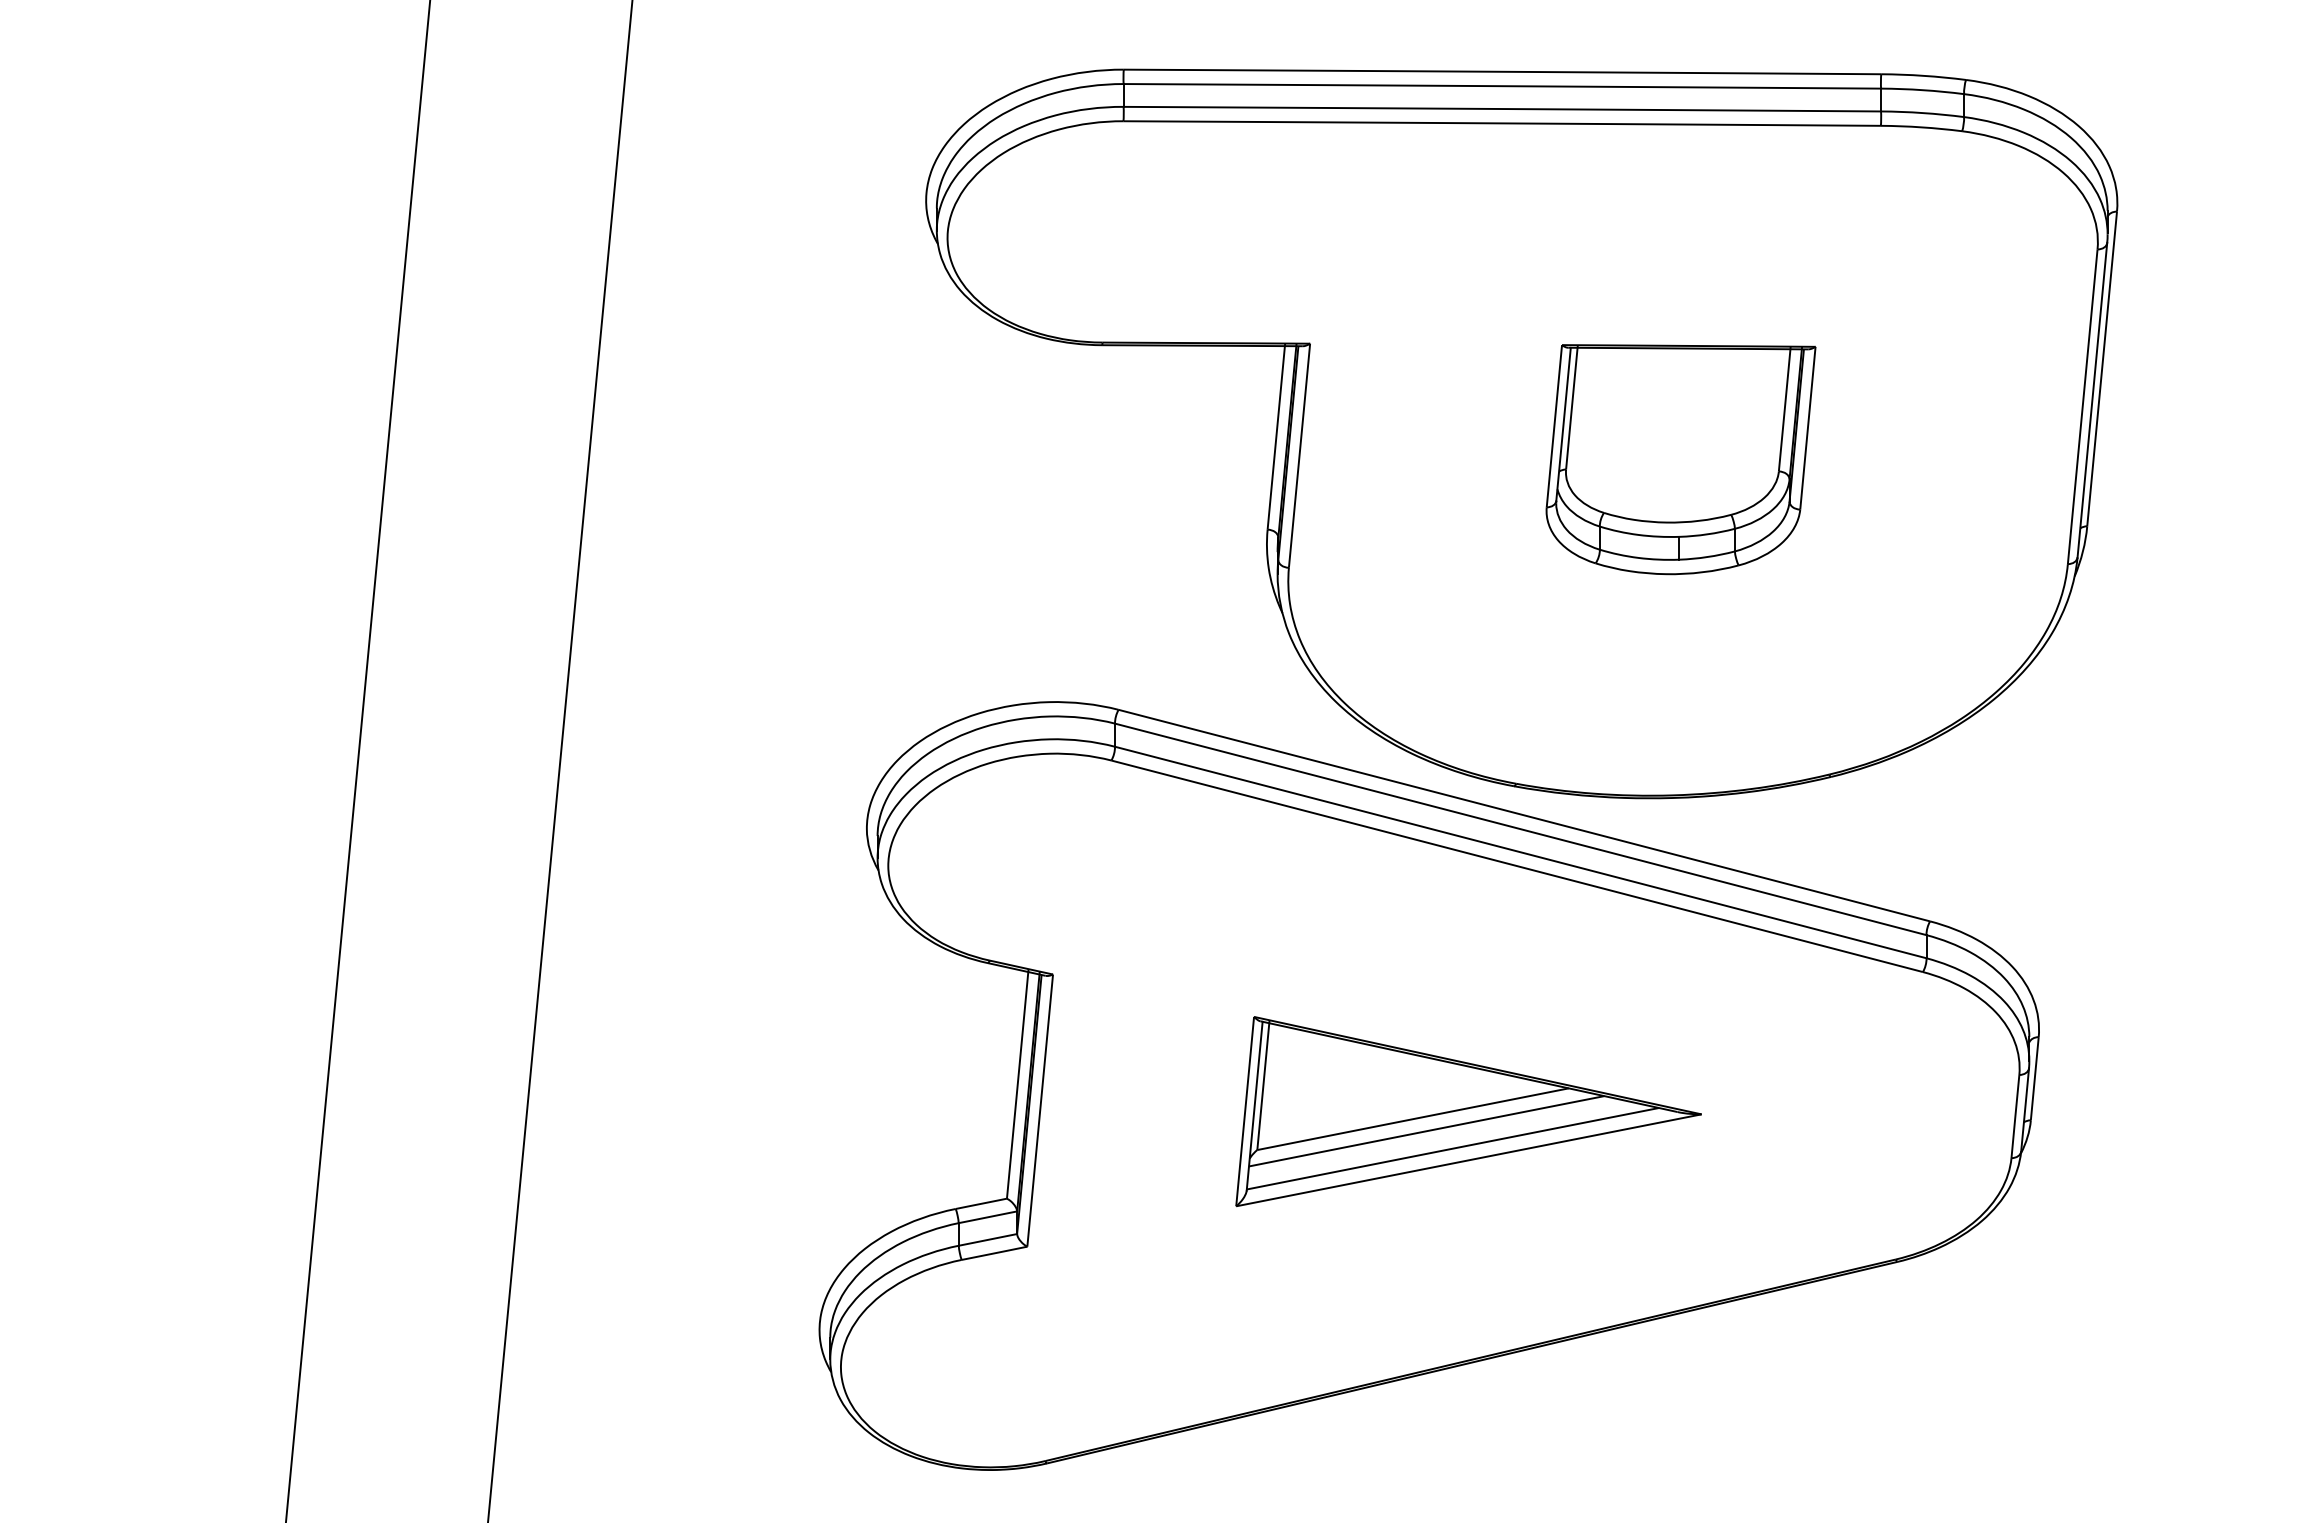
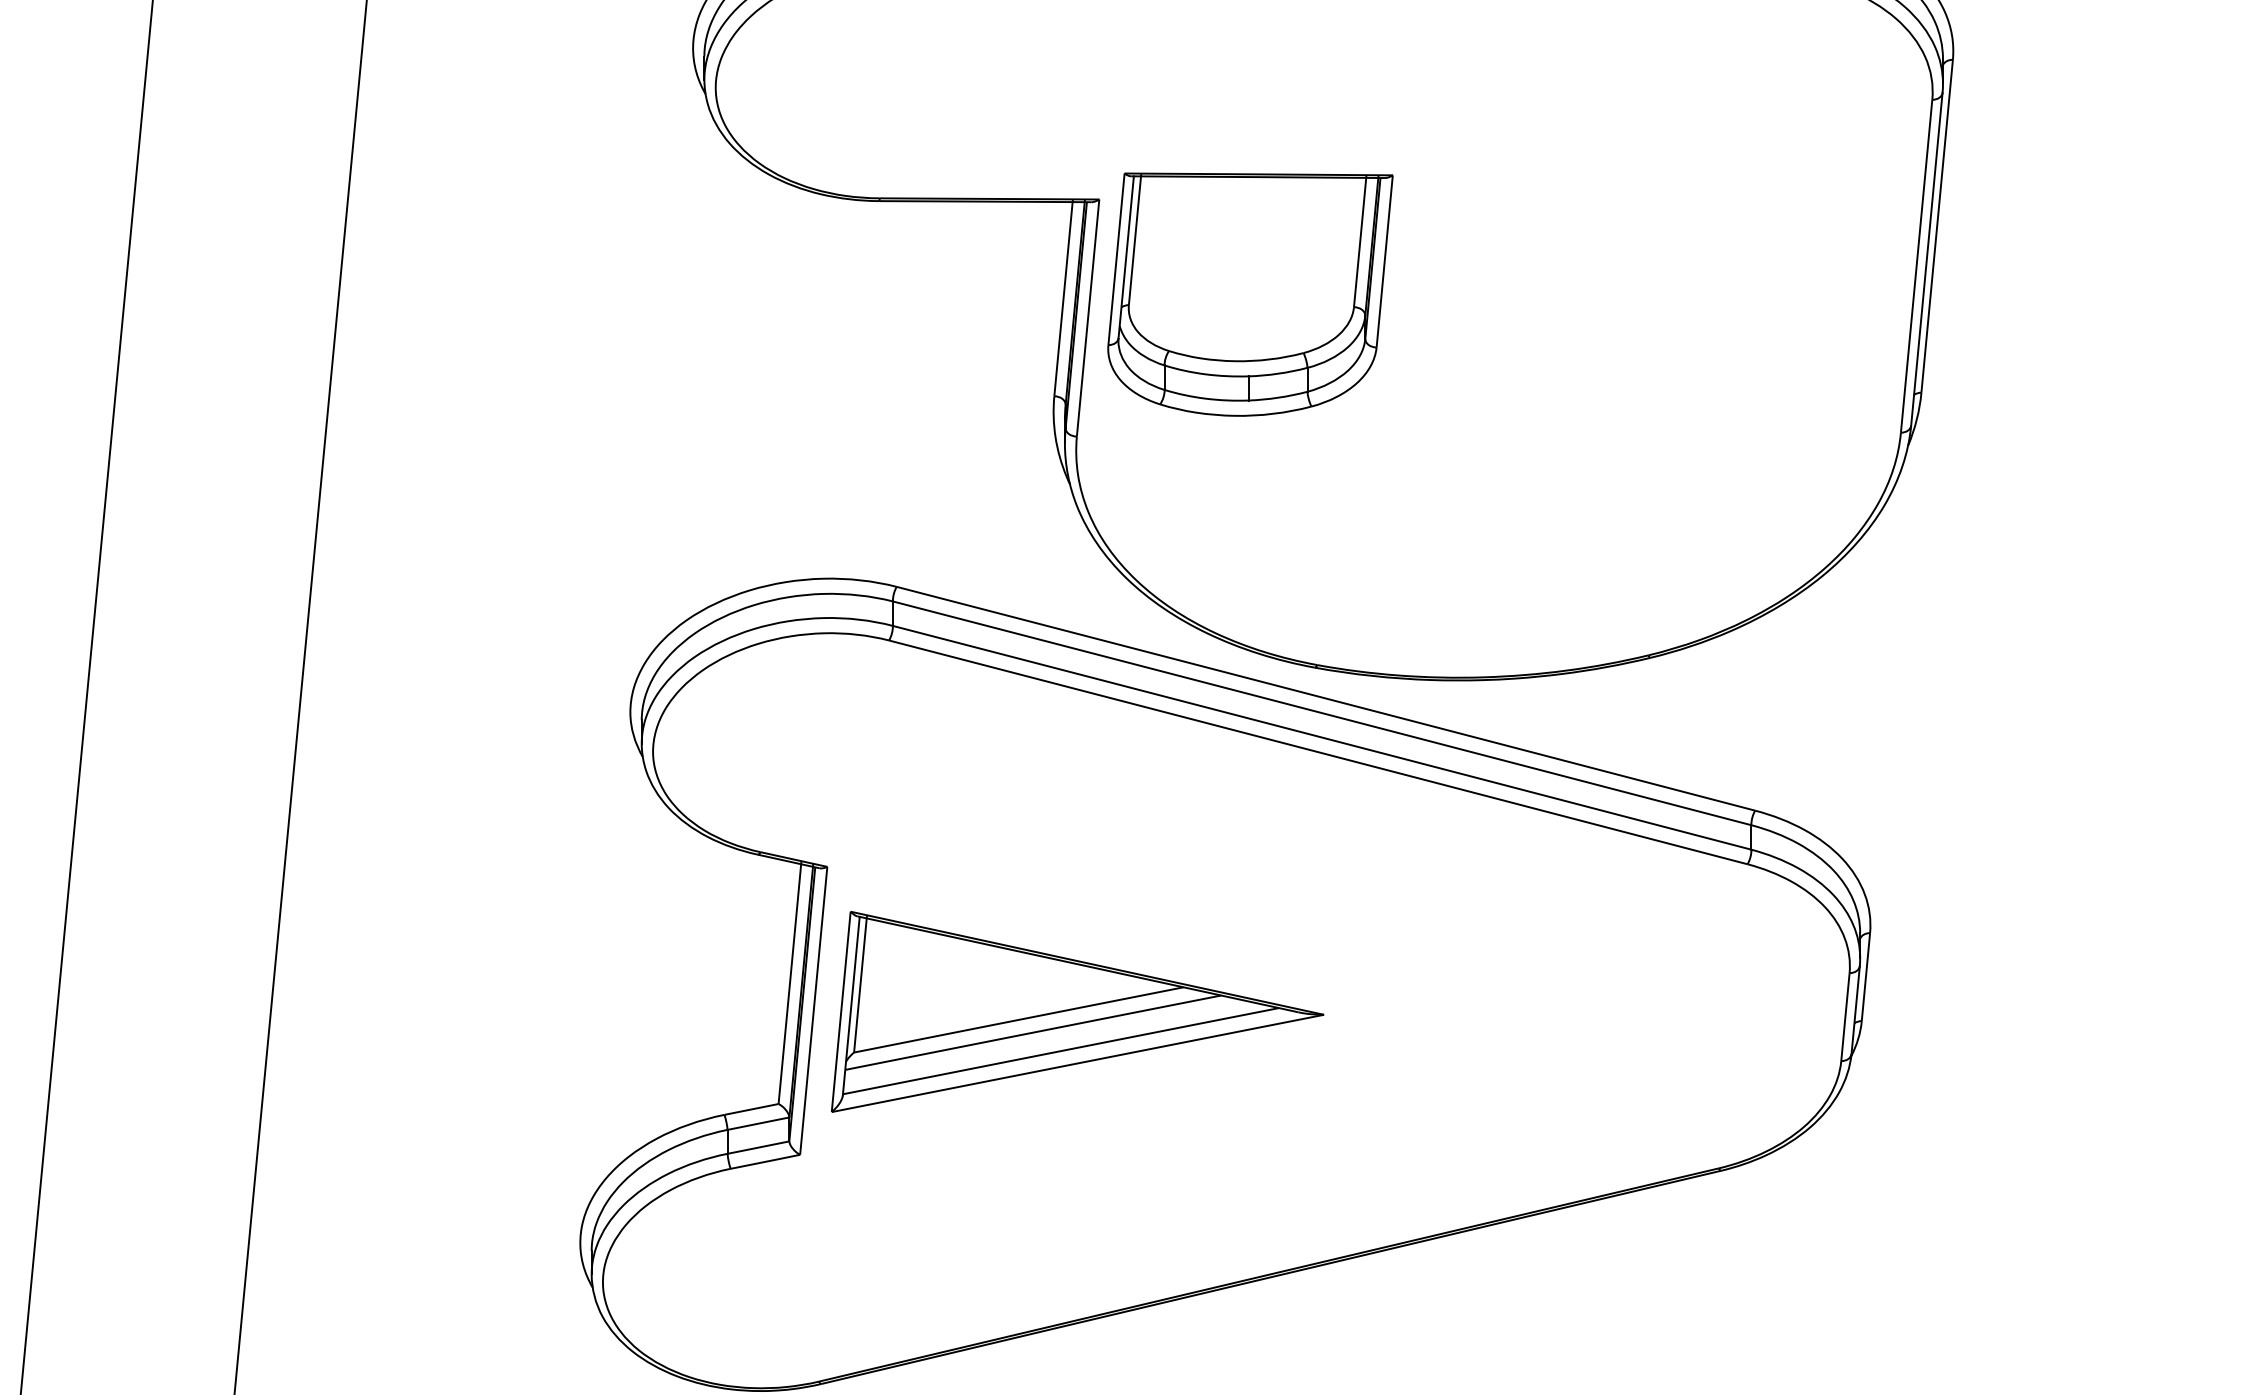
part: (1680, 459) -> (1249, 294), moved
part: (1468, 1111) -> (1077, 1011), moved

